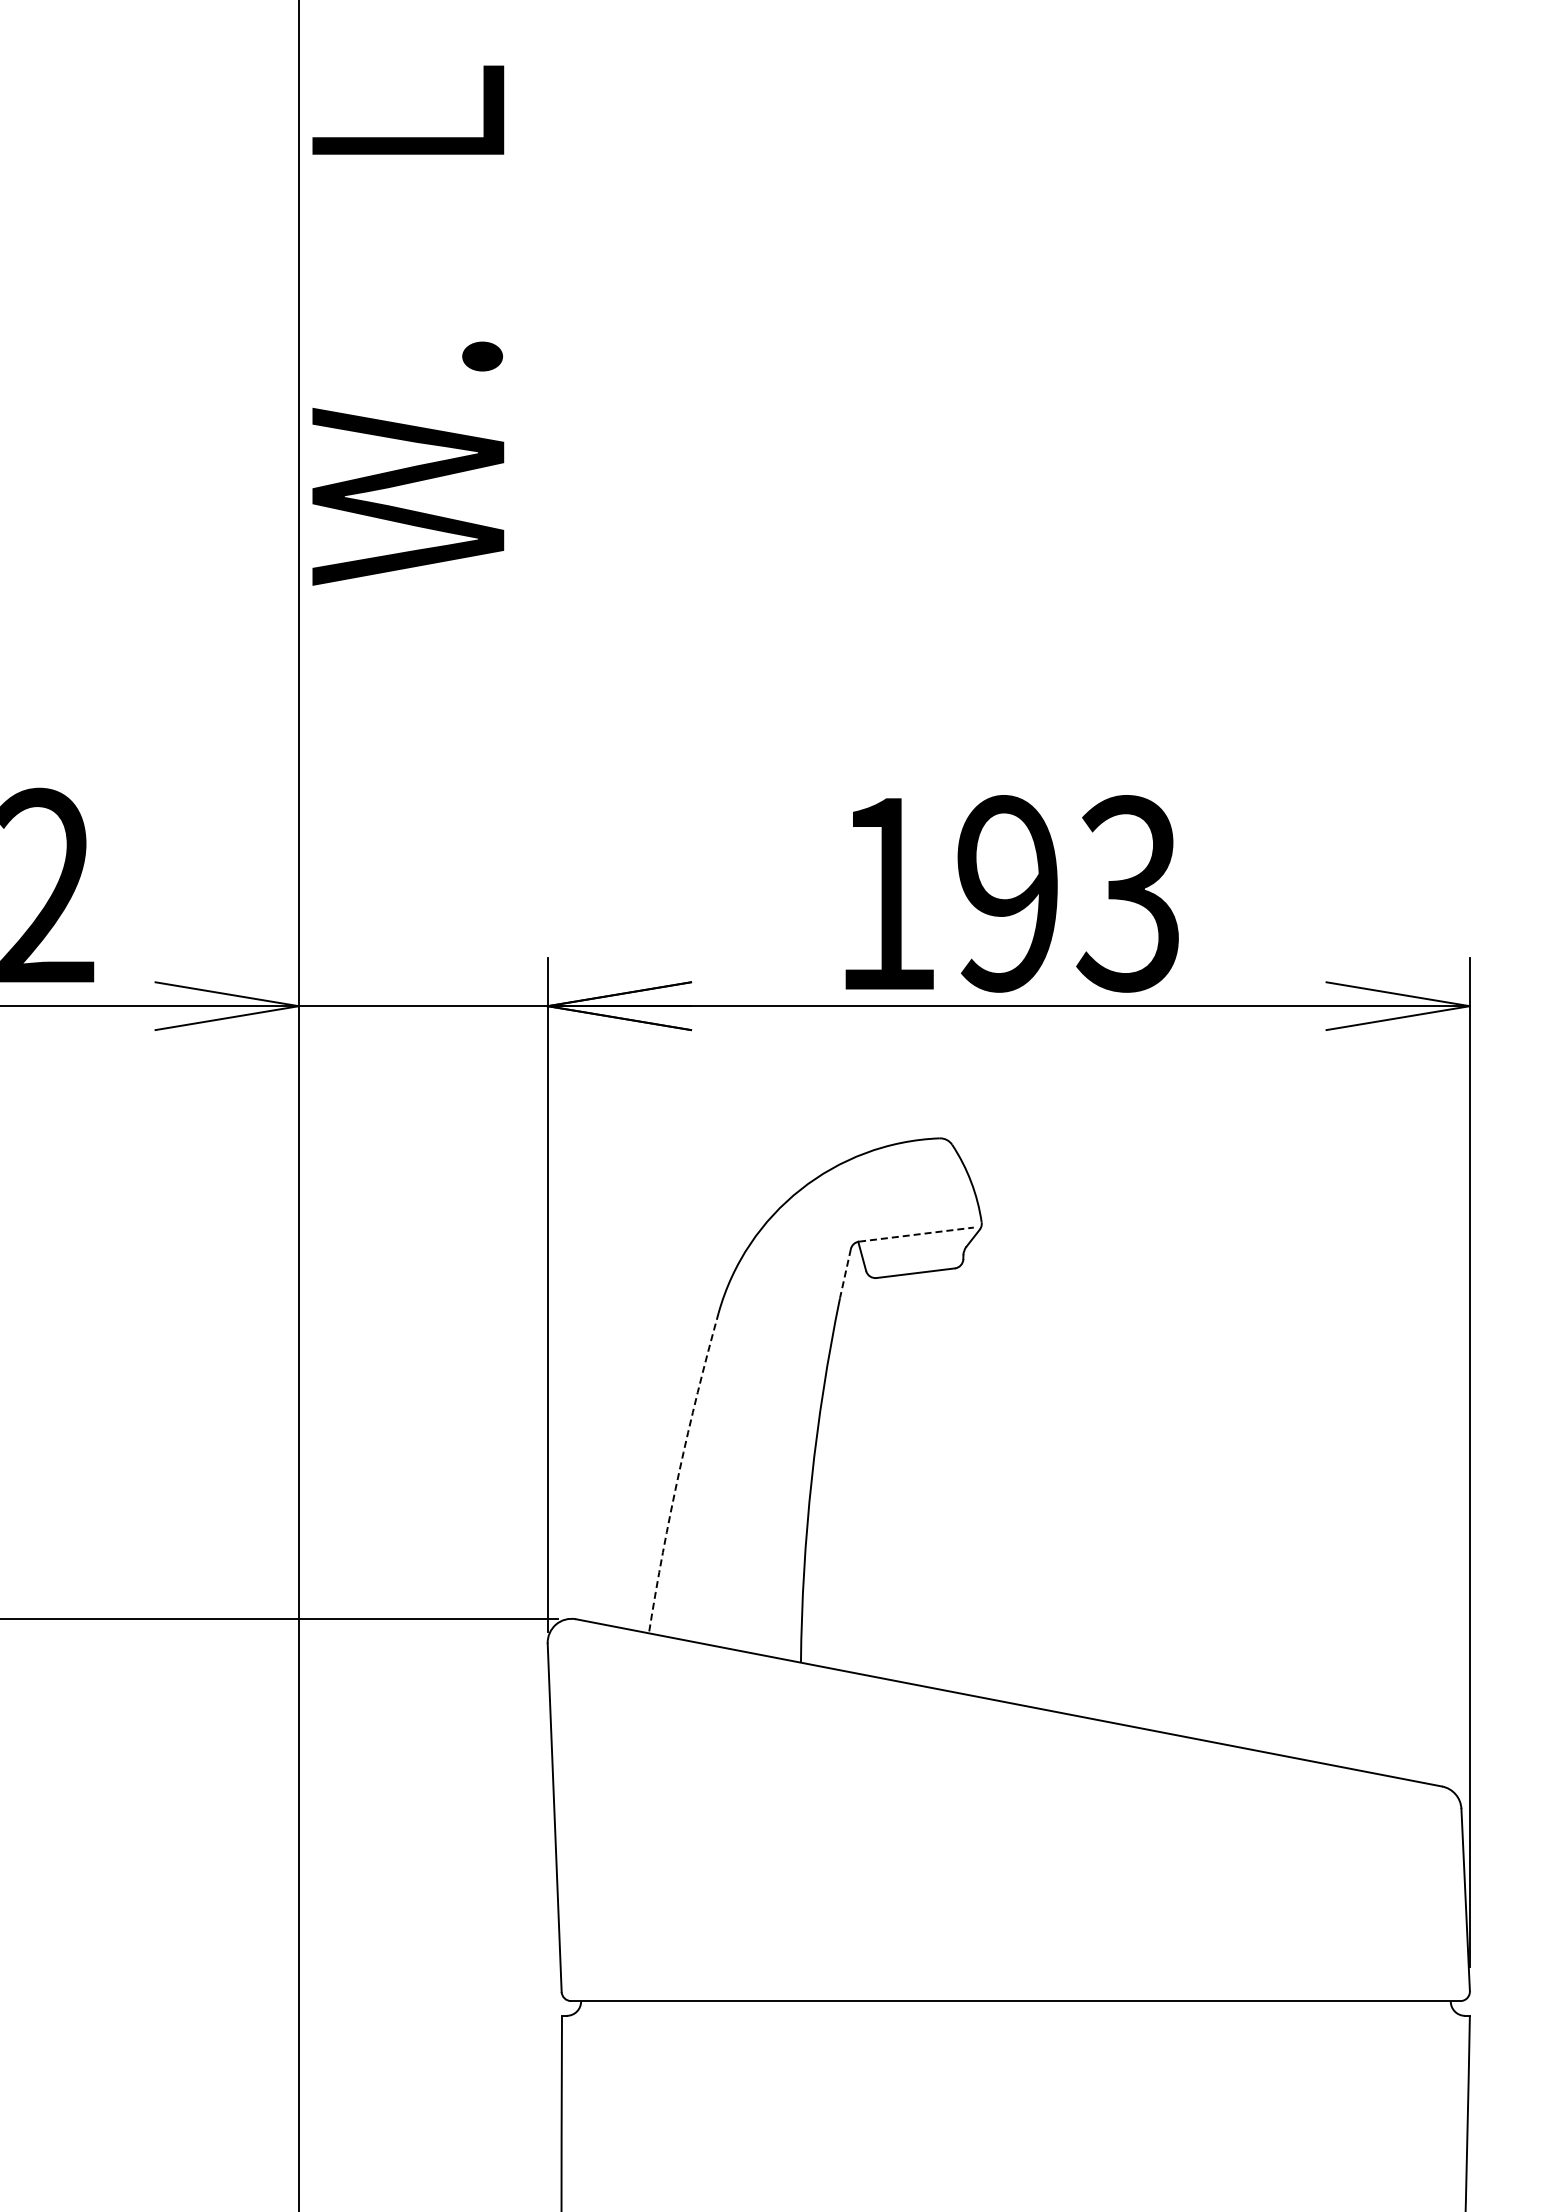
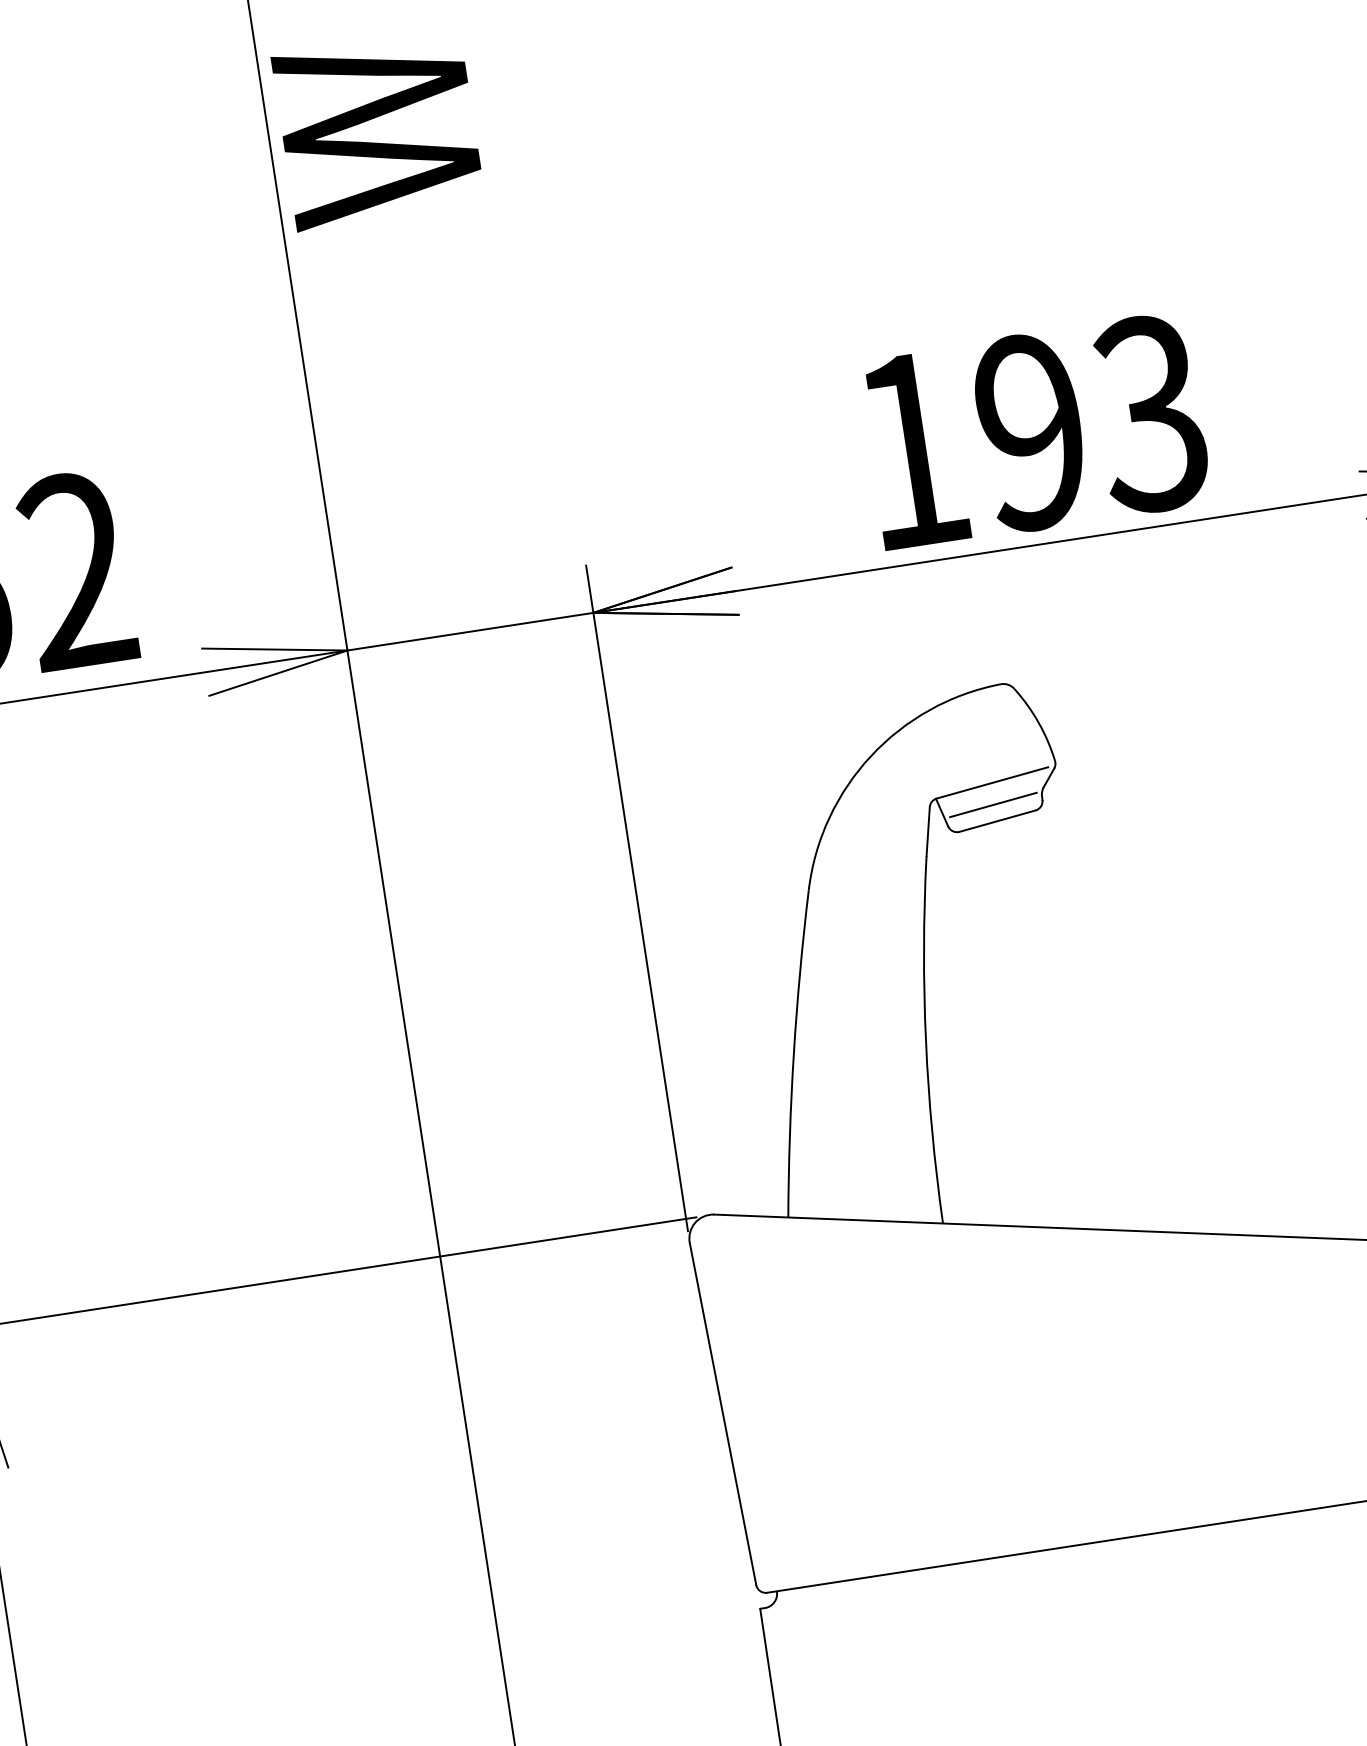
line: (916, 1234) -> (992, 782), dashed -> solid
line: (913, 1256) -> (992, 804), added
line: (845, 1273) -> (928, 832), dashed -> solid
arc: (679, 1472) -> (794, 1053), dashed -> solid

